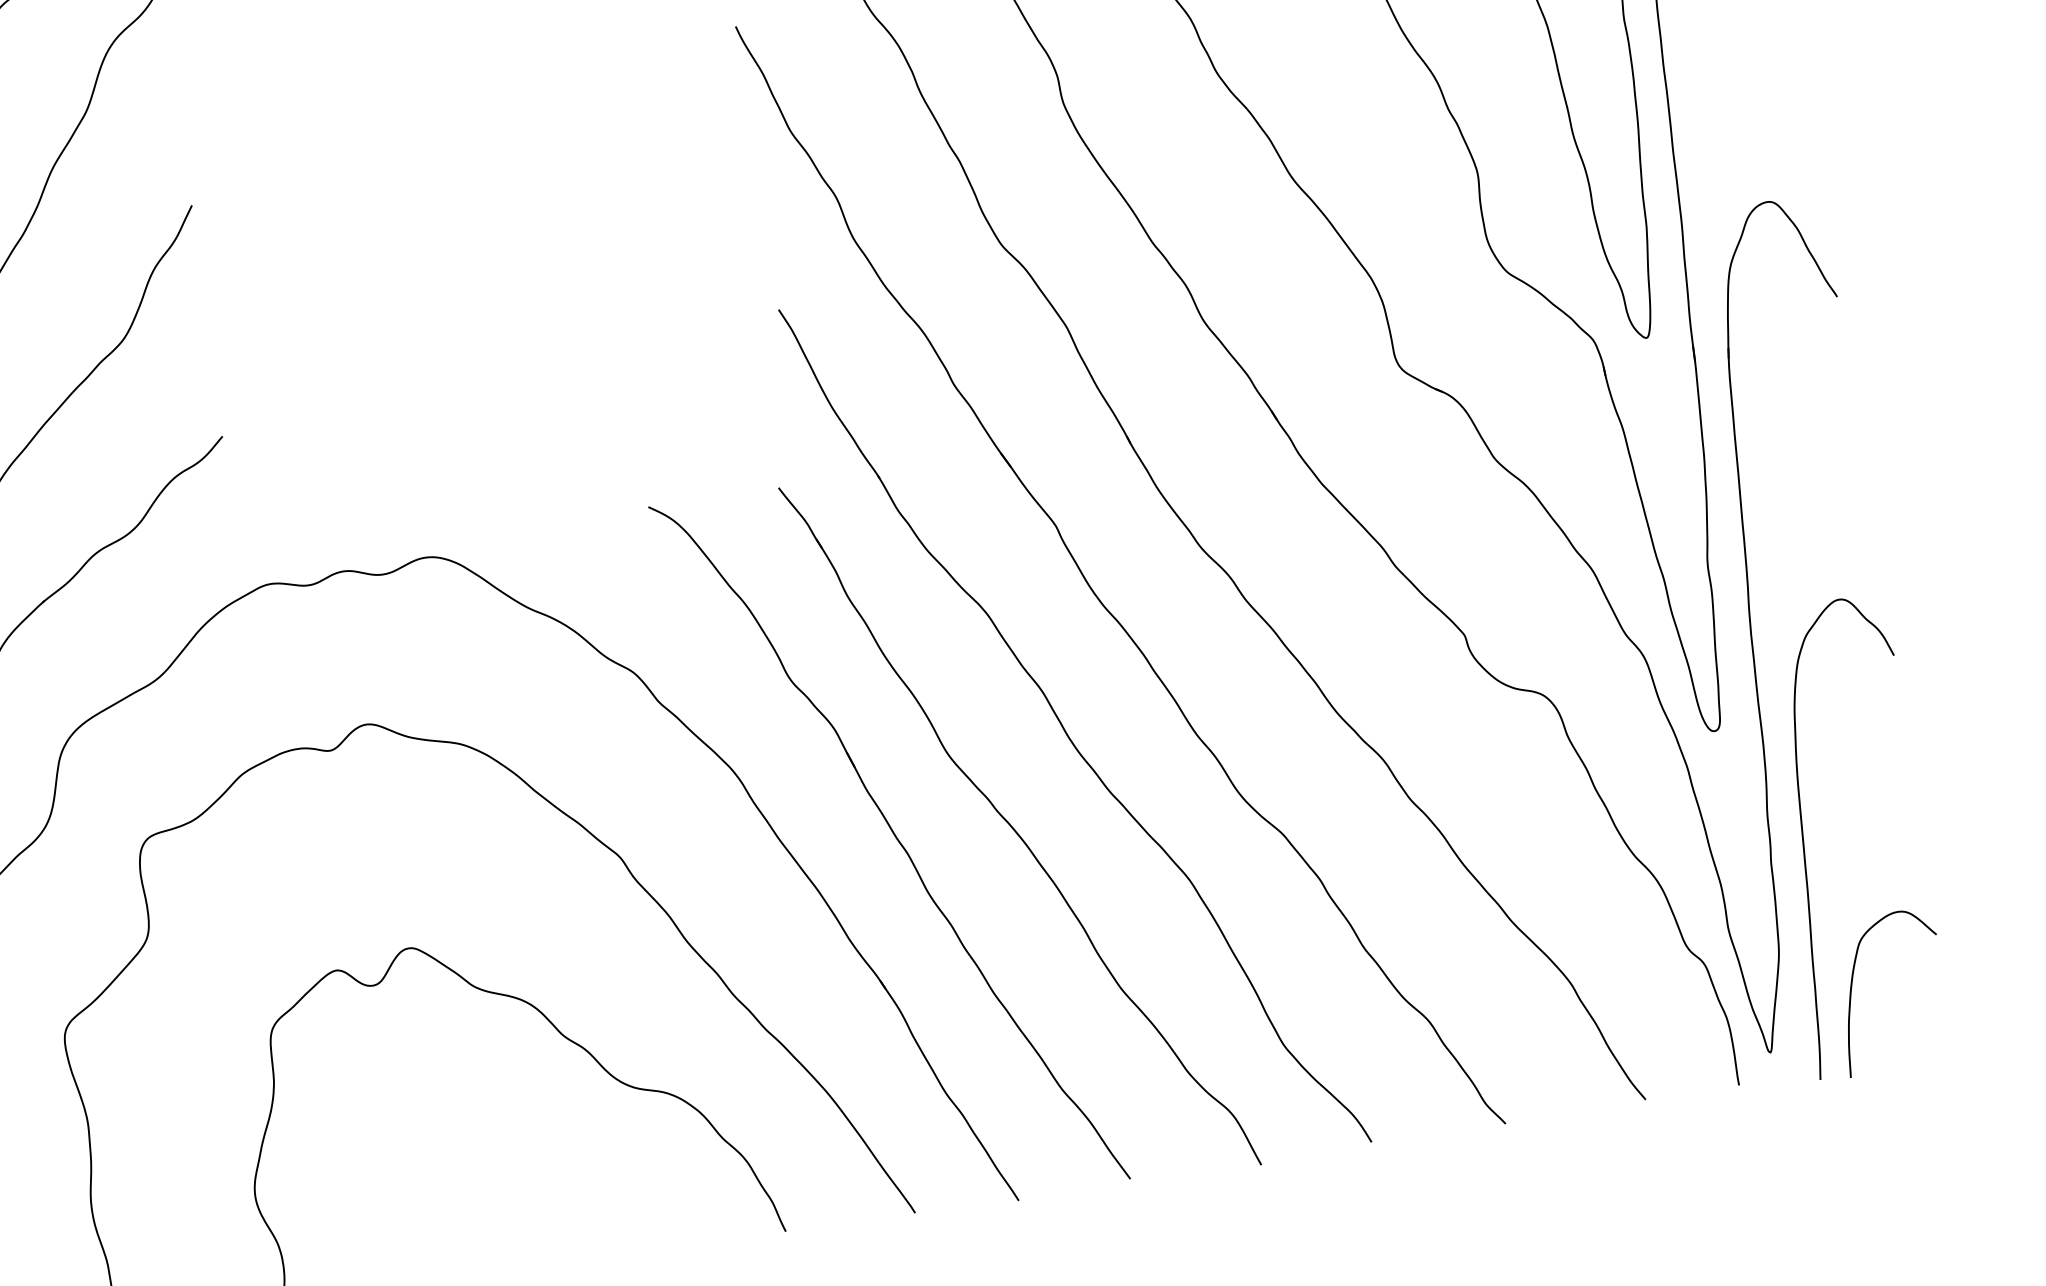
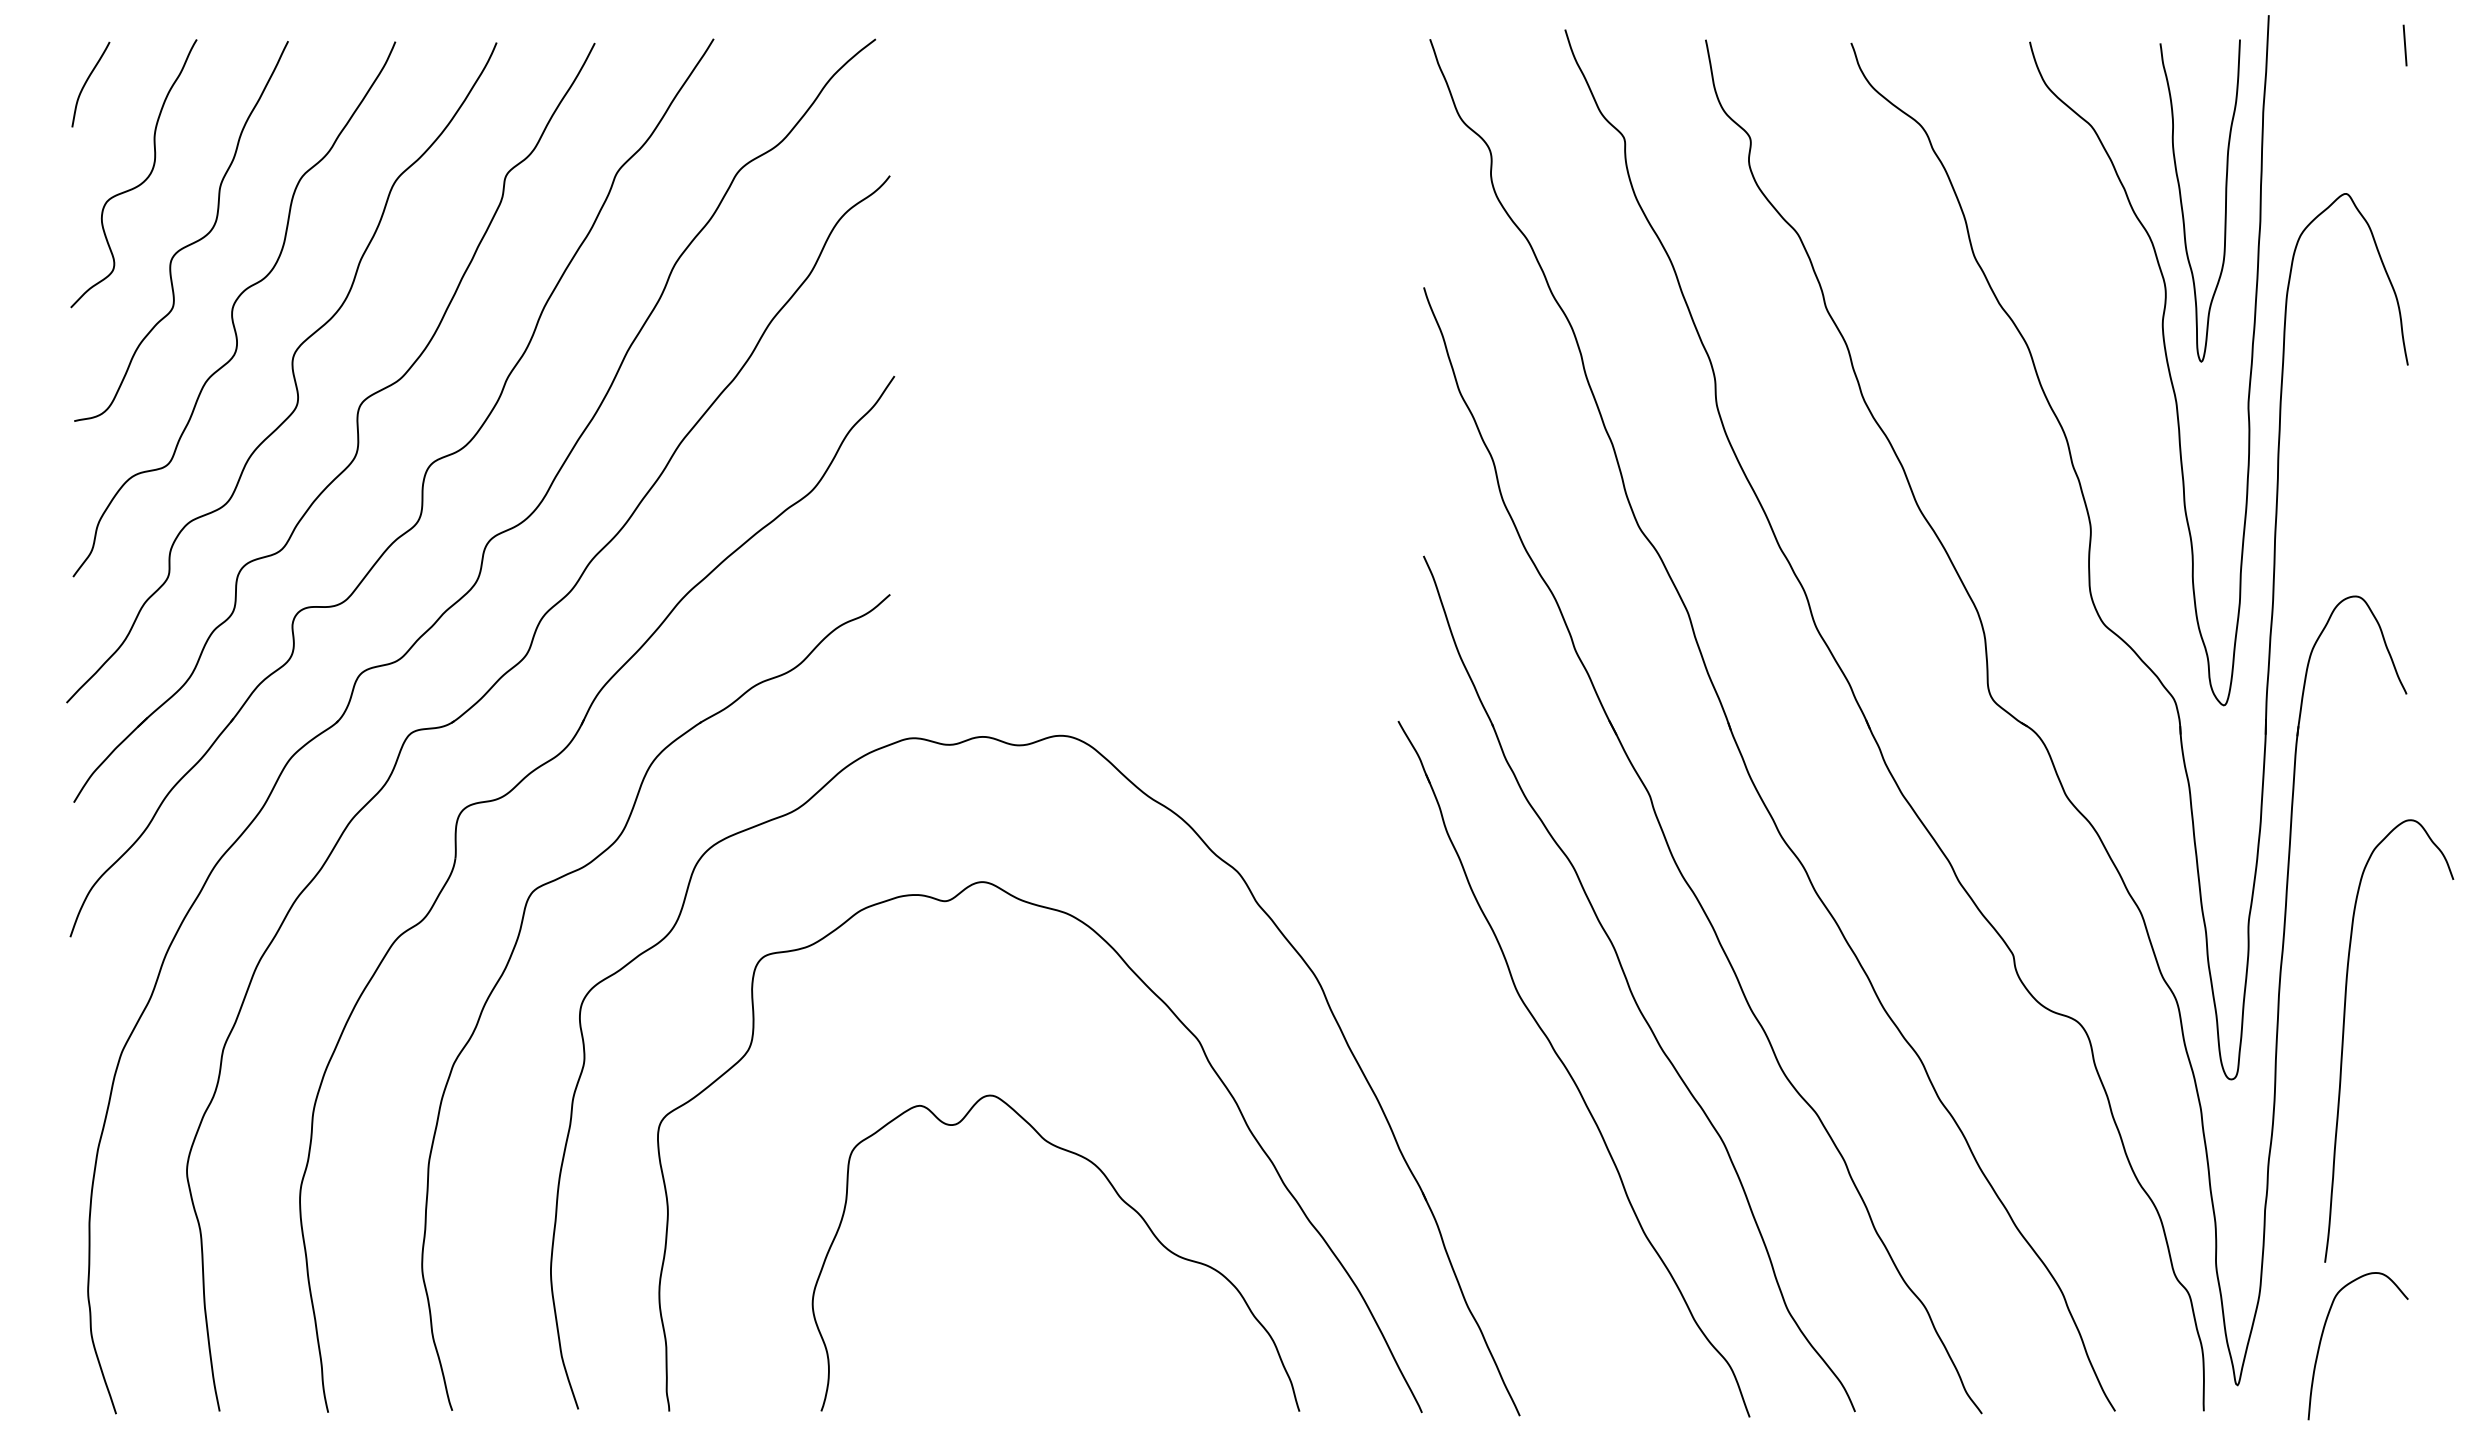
curve: (1804, 836) -> (2344, 1034), moved
part: (894, 837) -> (1456, 1061), removed

